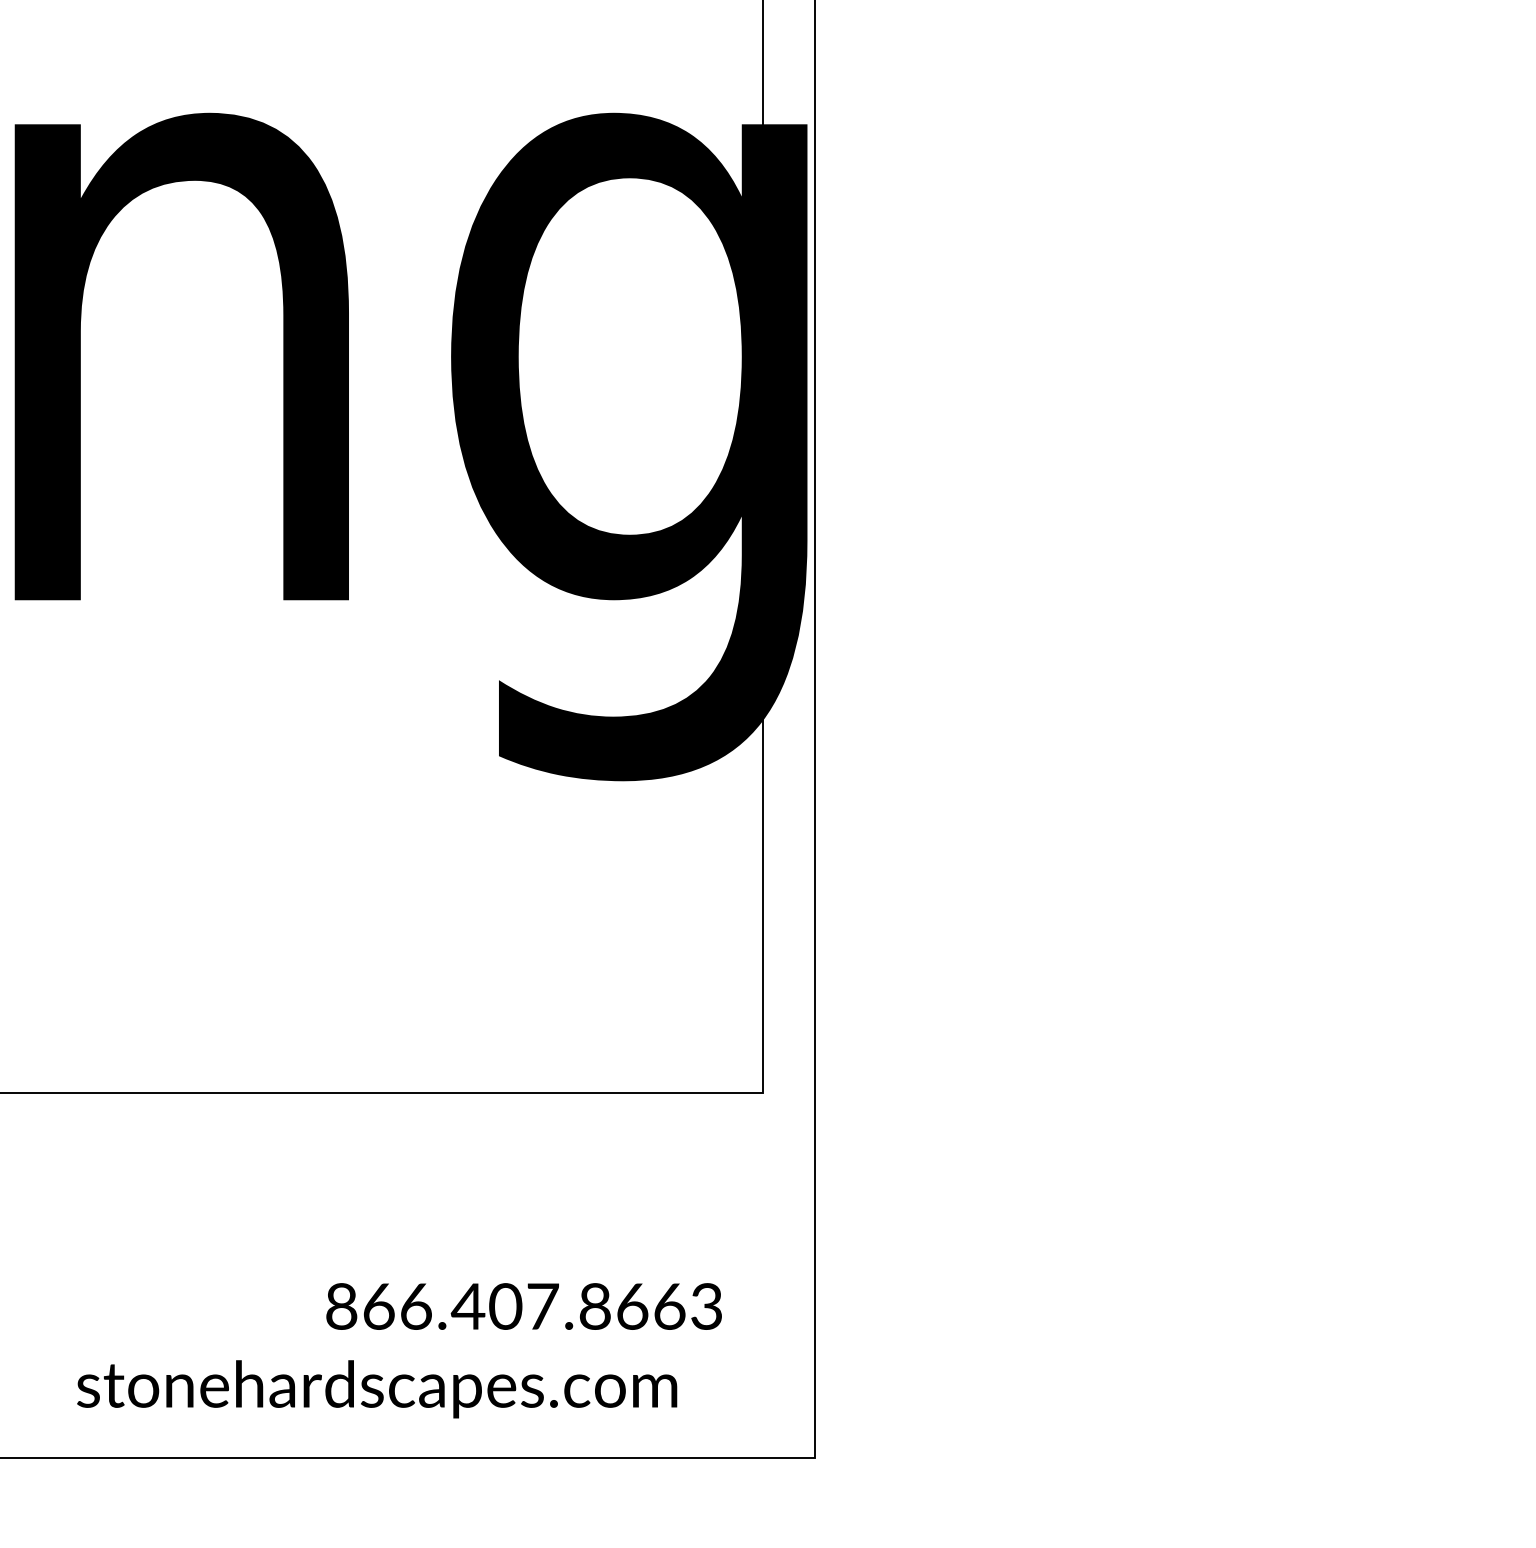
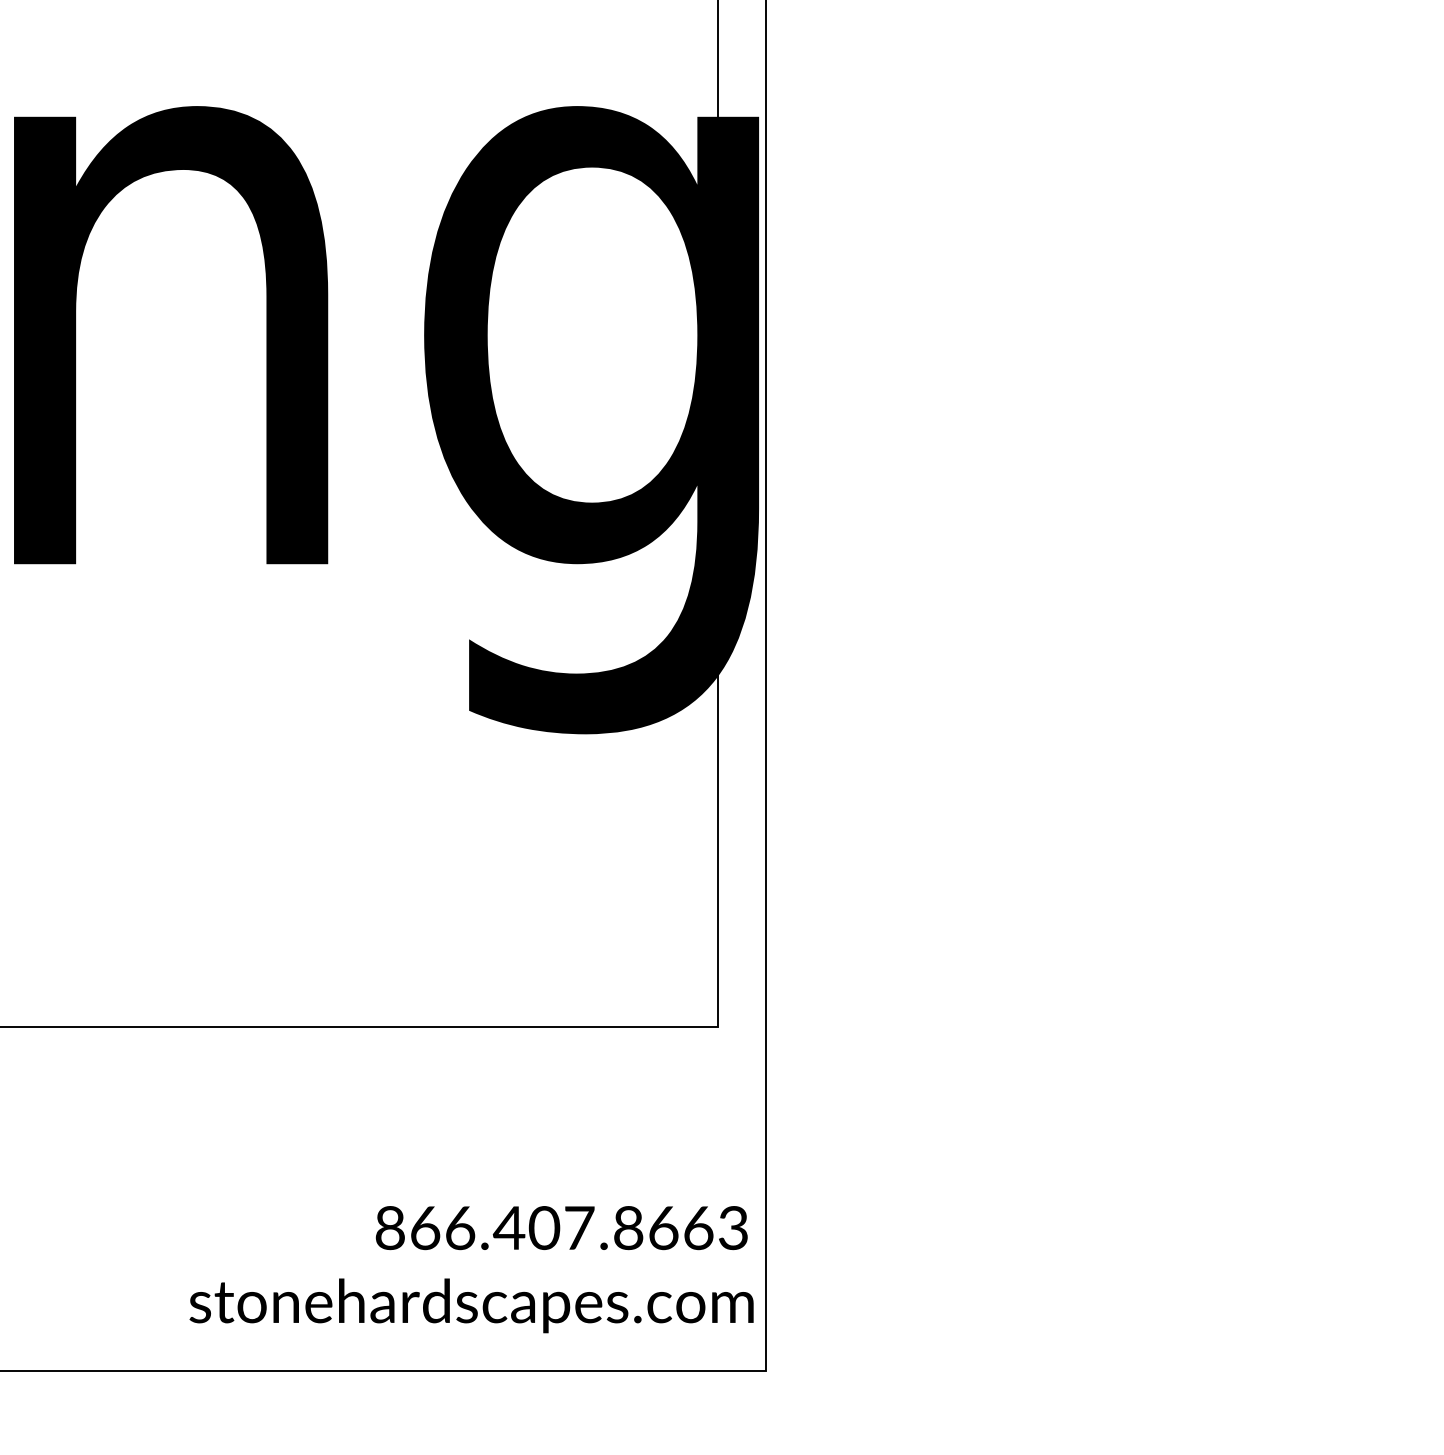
text: (523, 1307) -> (561, 1228), moved
text: (377, 1388) -> (471, 1305), moved

